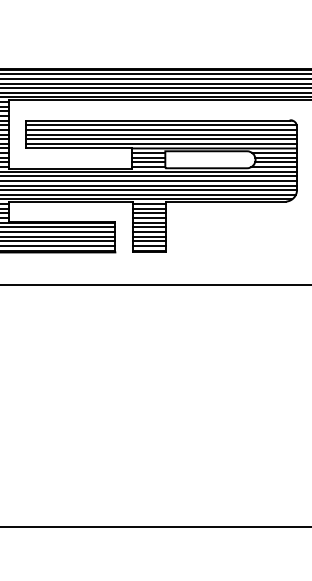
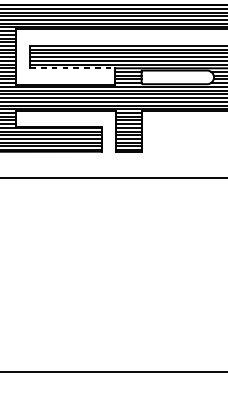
line: (79, 148) -> (72, 68), solid -> dashed

